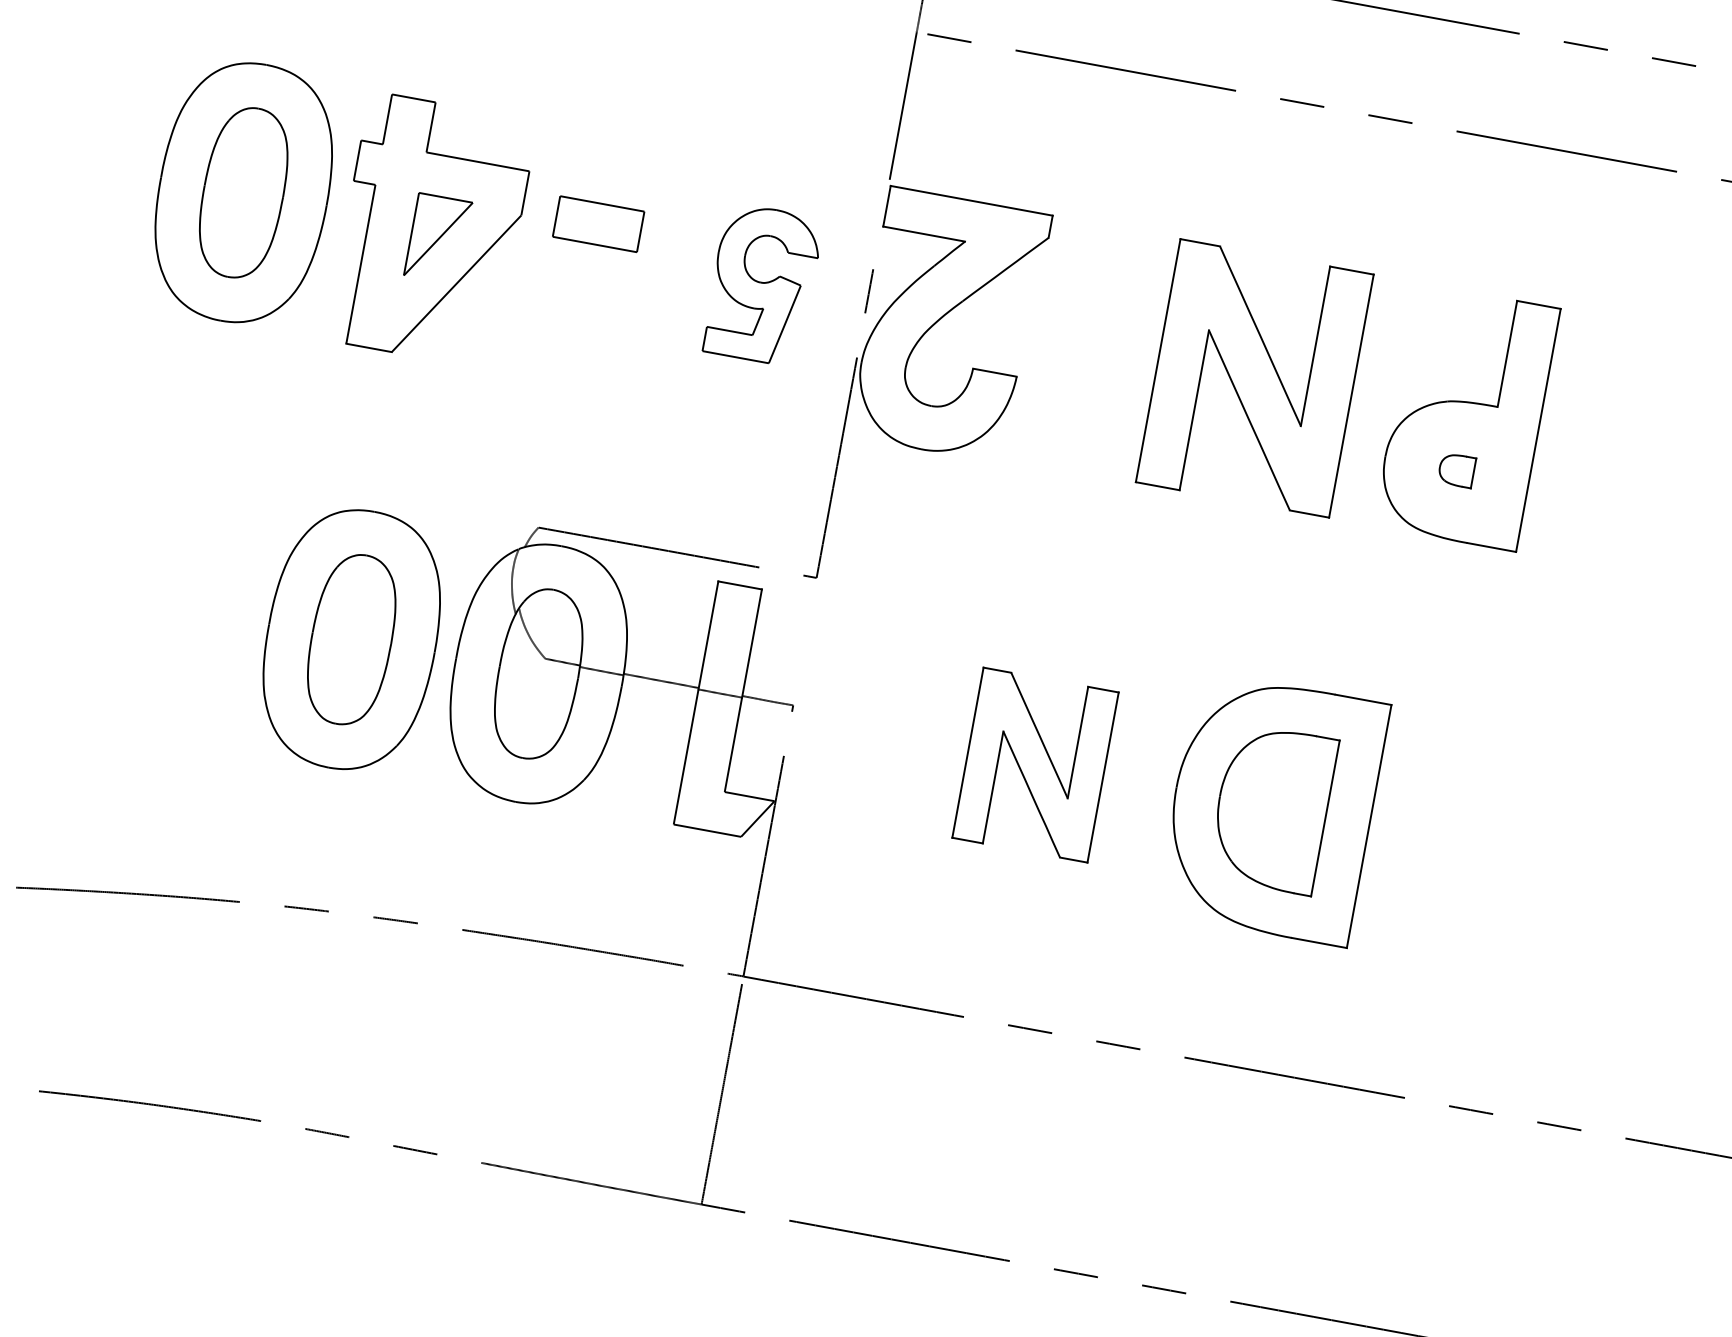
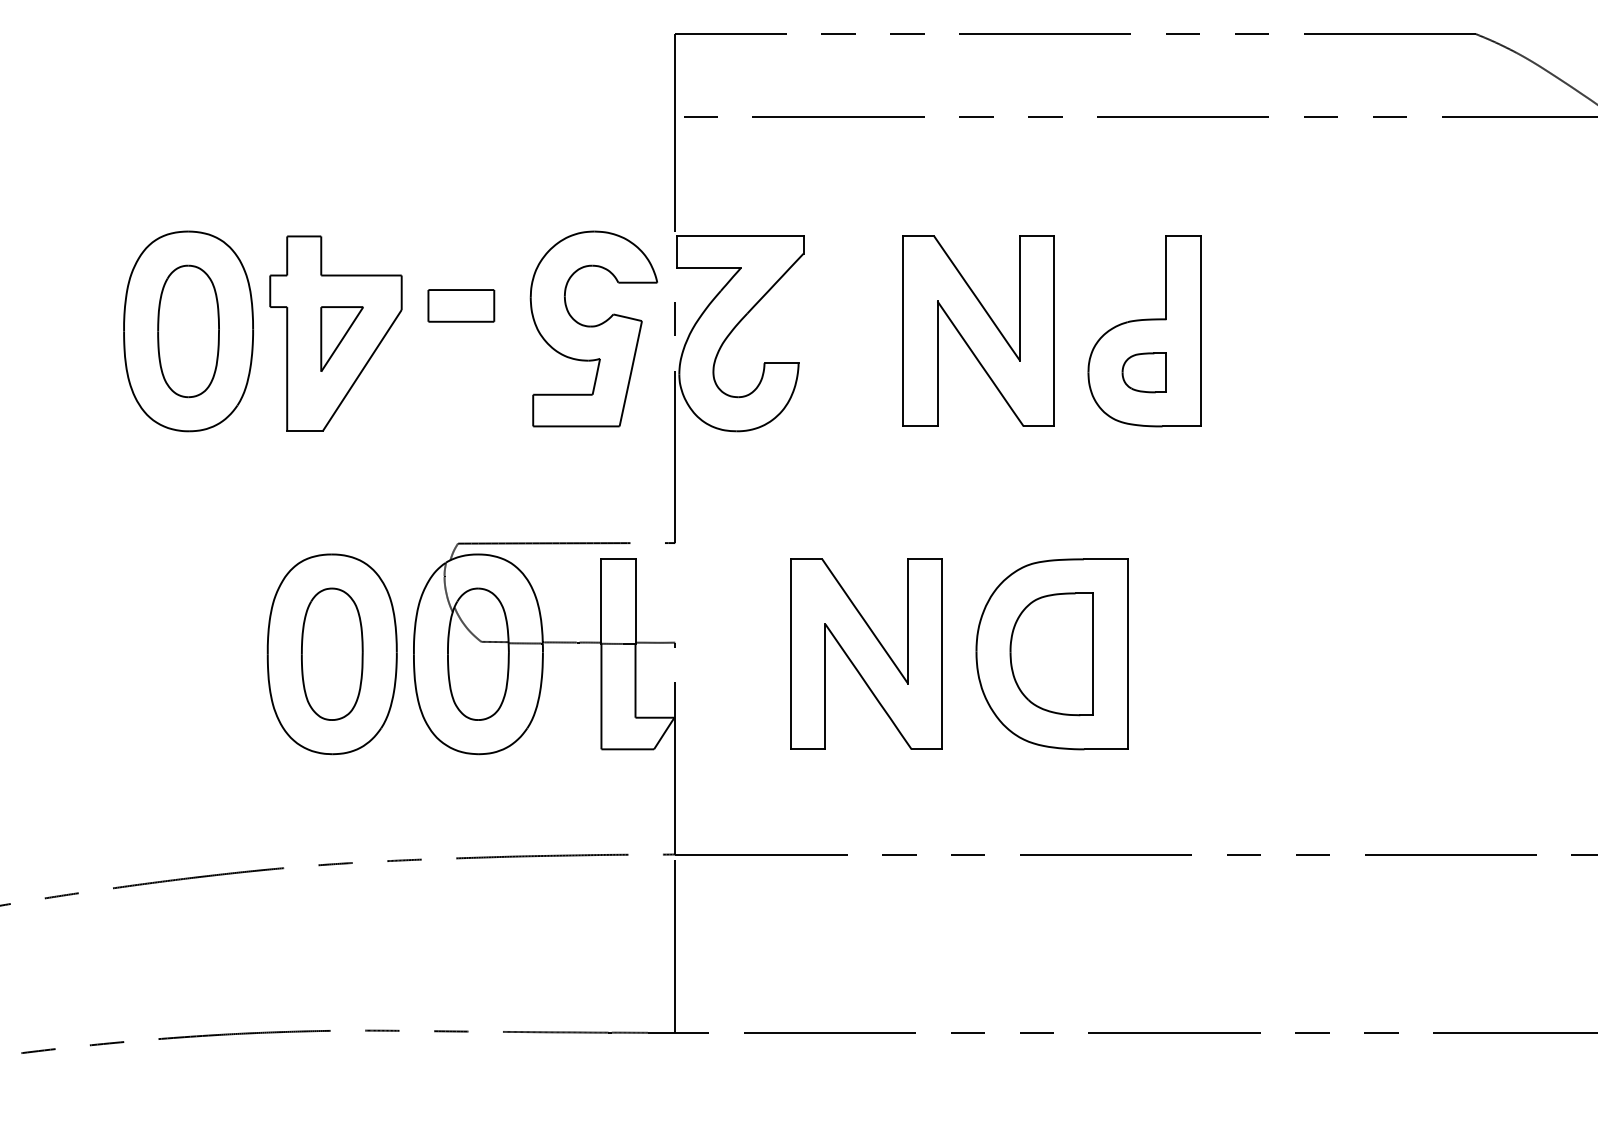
part: (762, 284) -> (593, 328), size x1.67
part: (1455, 469) -> (1143, 372), size x1.67
part: (1035, 764) -> (866, 653), size x1.43

